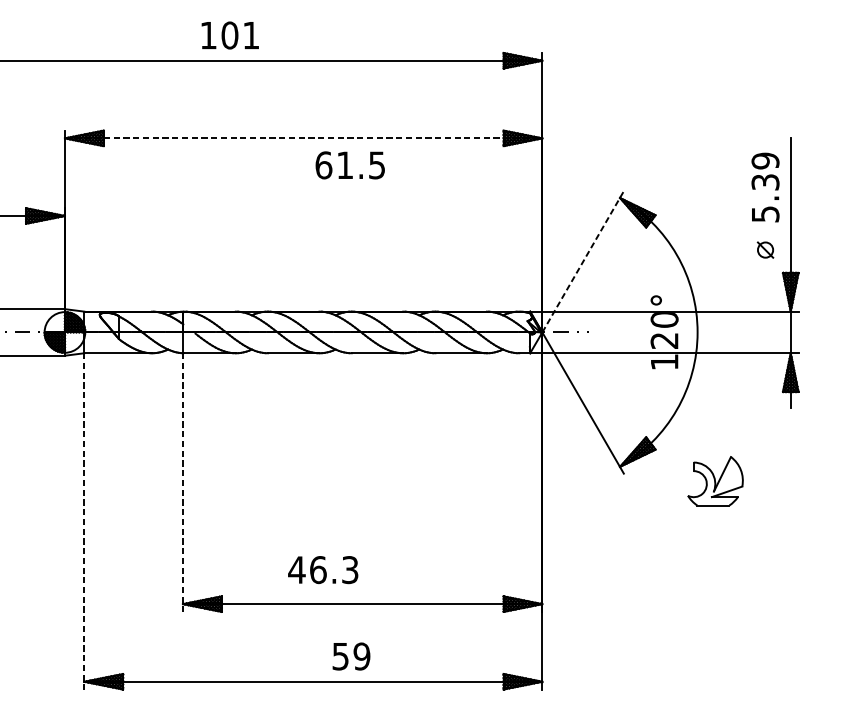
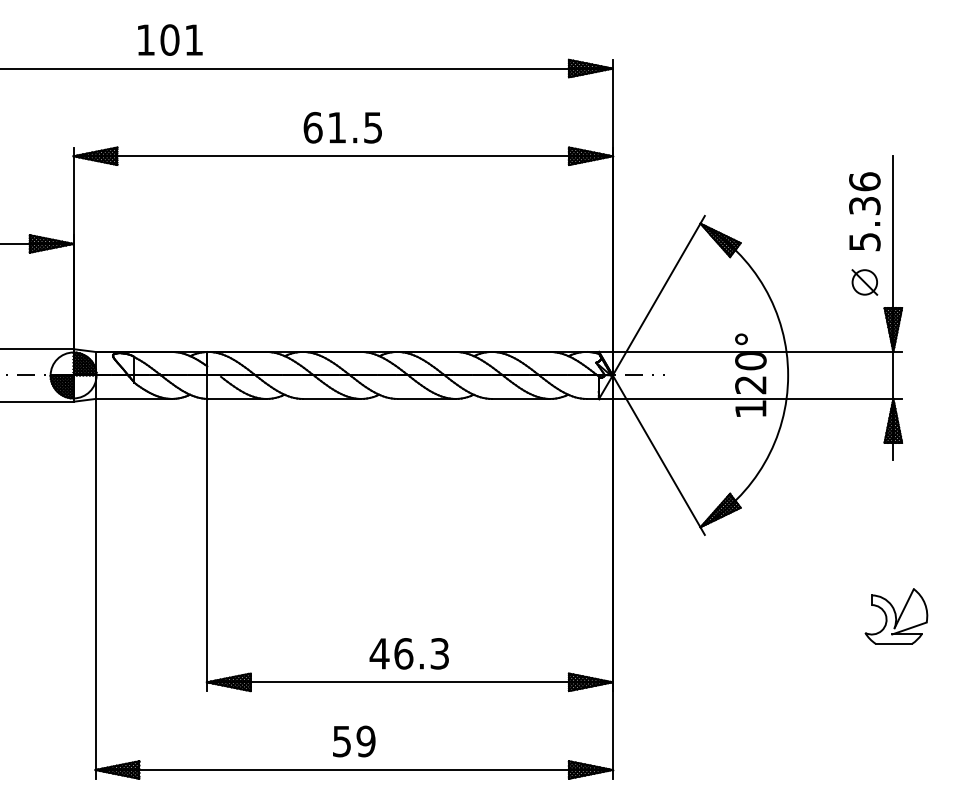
text: (230, 34) -> (170, 39), moved
line: (303, 138) -> (343, 156), dashed -> solid
text: (765, 160) -> (864, 181), 5.39 -> 5.36
text: (349, 165) -> (342, 127), moved
part: (765, 250) -> (864, 282), size x1.43
line: (583, 261) -> (659, 295), dashed -> solid
part: (715, 481) -> (896, 616), moved
line: (182, 482) -> (206, 545), dashed -> solid
line: (84, 521) -> (95, 588), dashed -> solid
text: (322, 569) -> (408, 653), moved
text: (351, 656) -> (354, 741), moved

